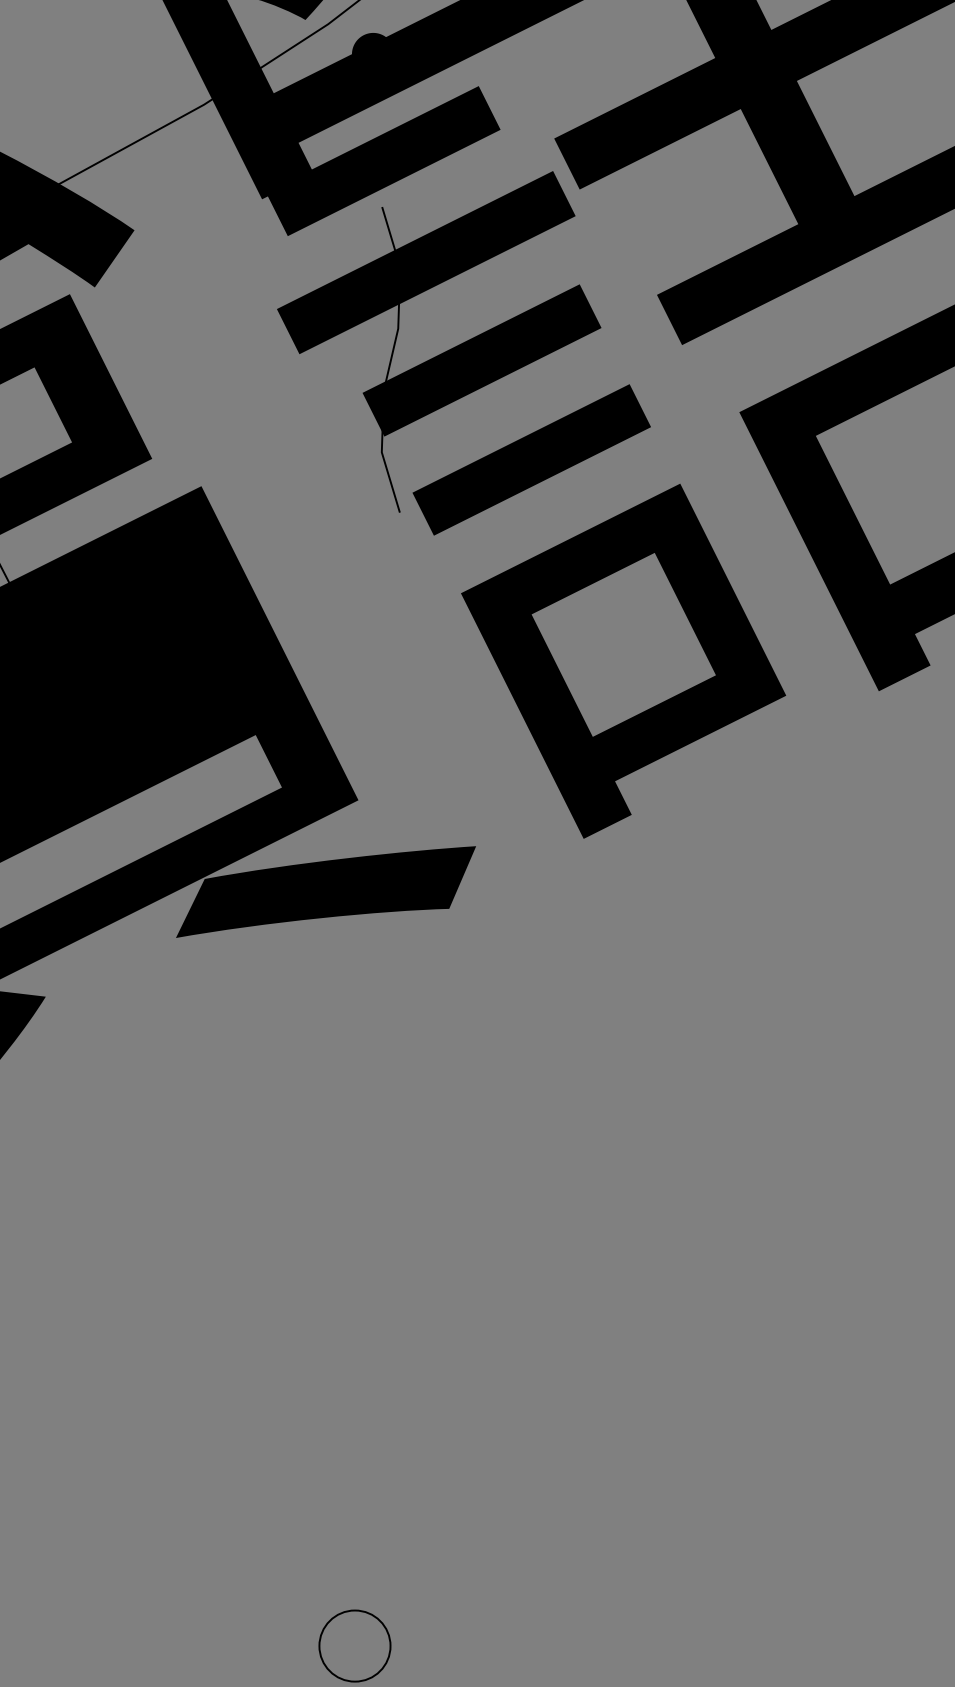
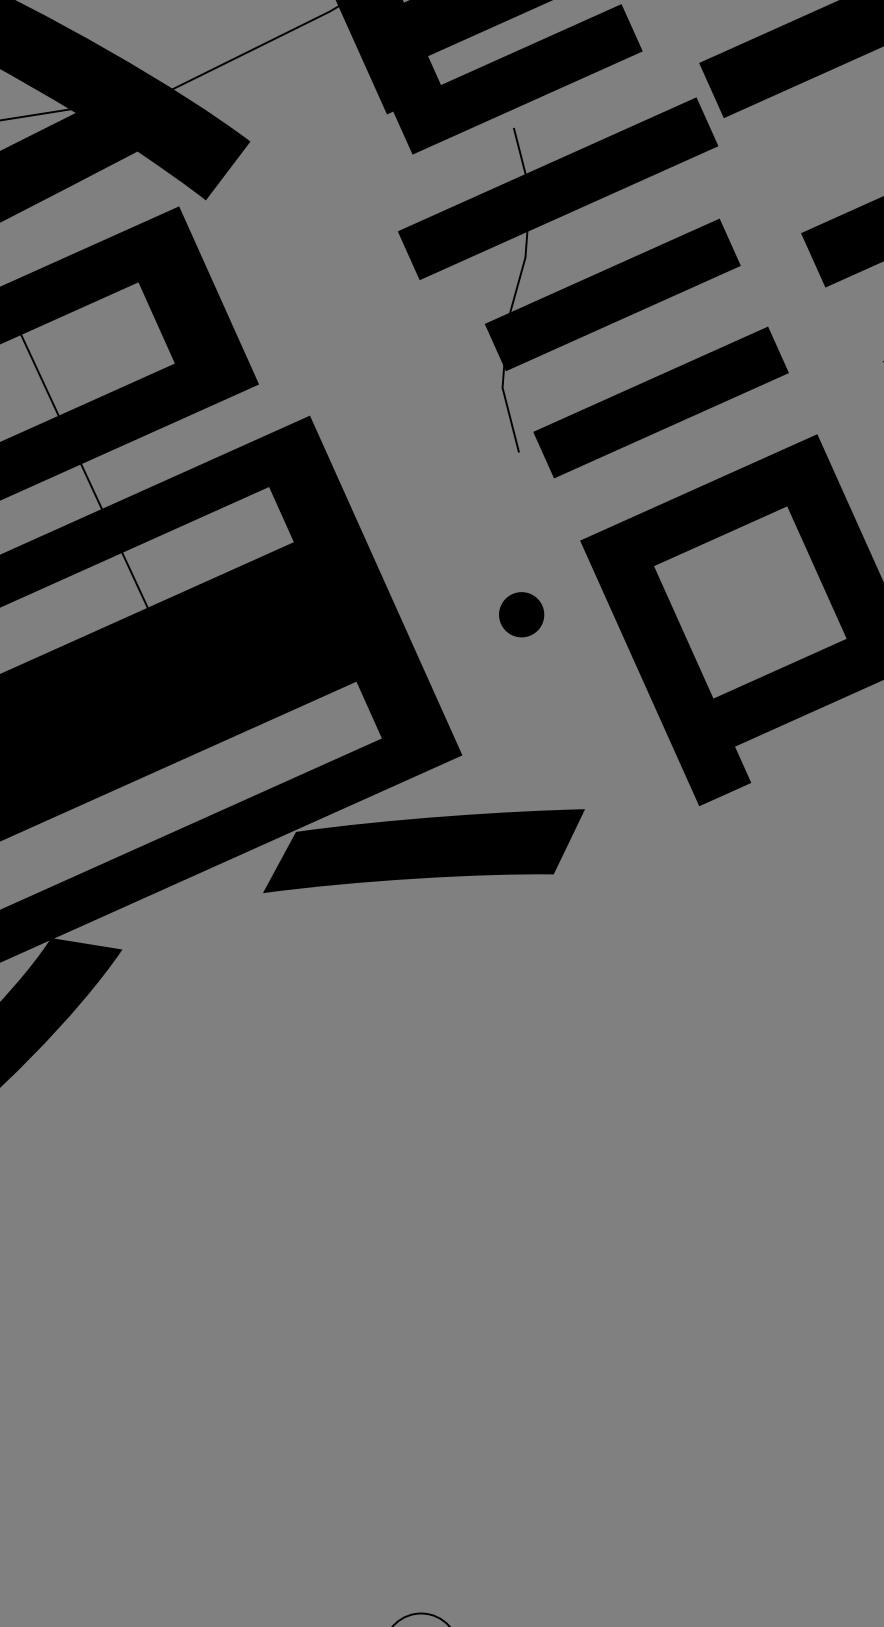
fill: (408, 665) -> (521, 614), added

